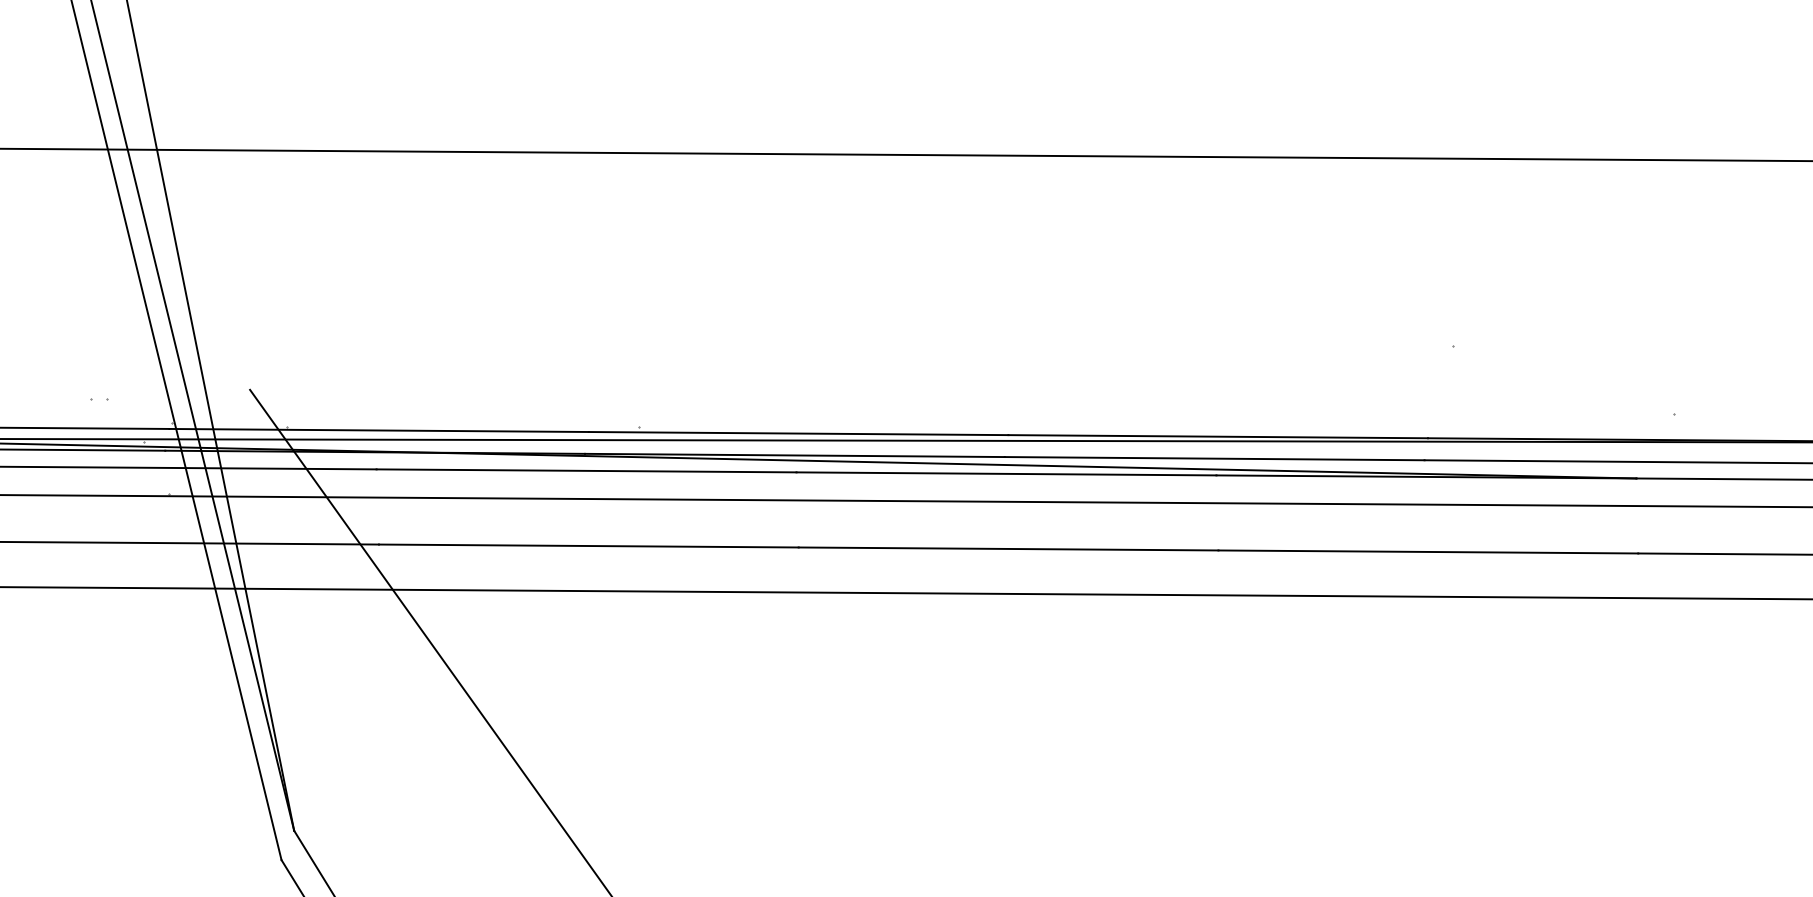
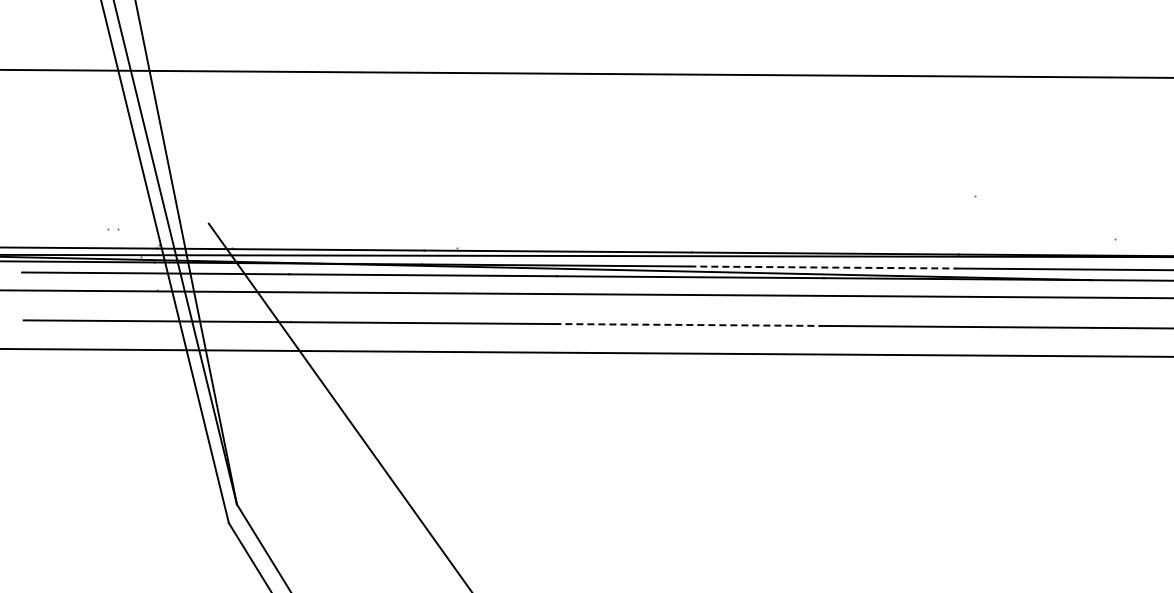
line: (1213, 458) -> (822, 267), solid -> dashed
line: (1008, 549) -> (691, 325), solid -> dashed

